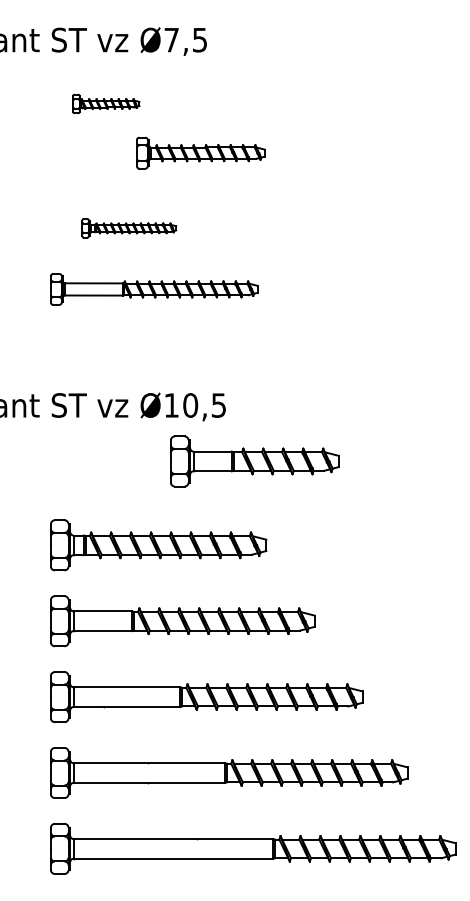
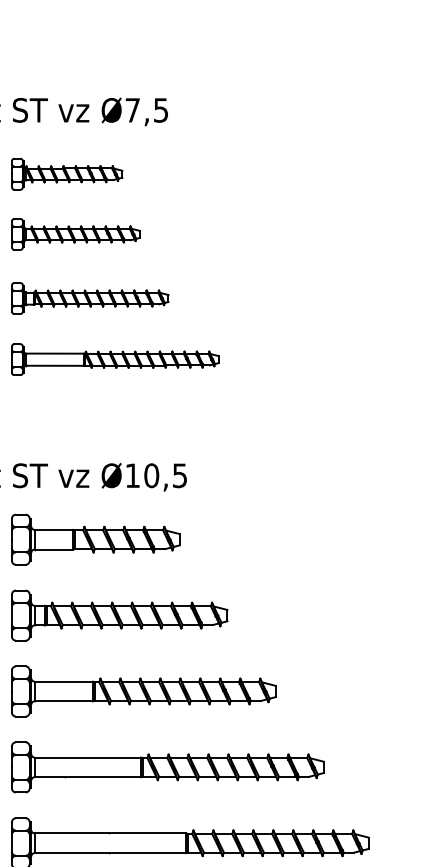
part: (106, 103) -> (67, 173), size x1.67
part: (200, 152) -> (75, 233), moved
part: (129, 228) -> (90, 298), size x1.67
part: (254, 461) -> (95, 539), moved

